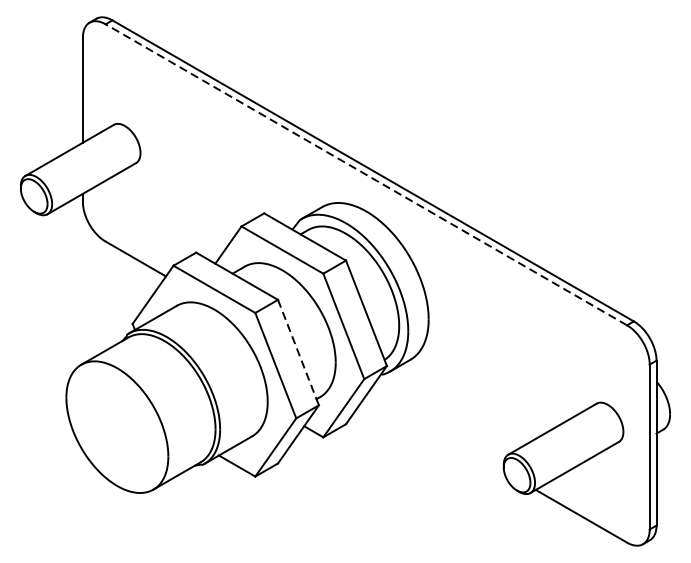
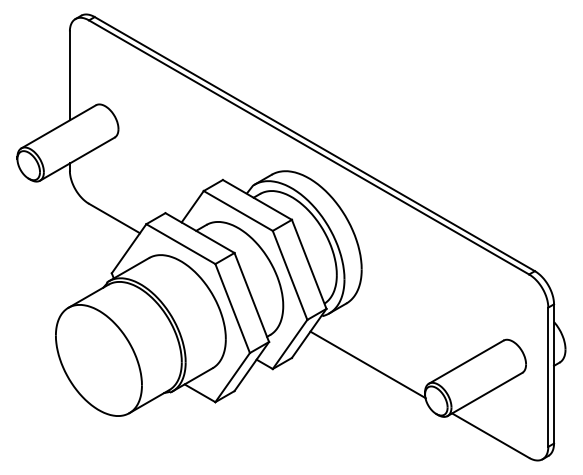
line: (365, 174) -> (308, 147), dashed -> solid
line: (298, 352) -> (251, 297), dashed -> solid
line: (435, 431) -> (367, 364), added

